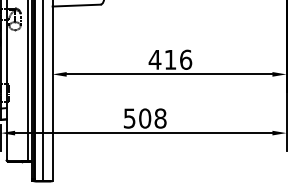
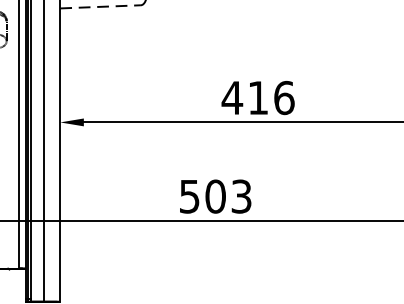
line: (77, 5) -> (102, 6), solid -> dashed
text: (160, 118) -> (241, 196), 508 -> 503

